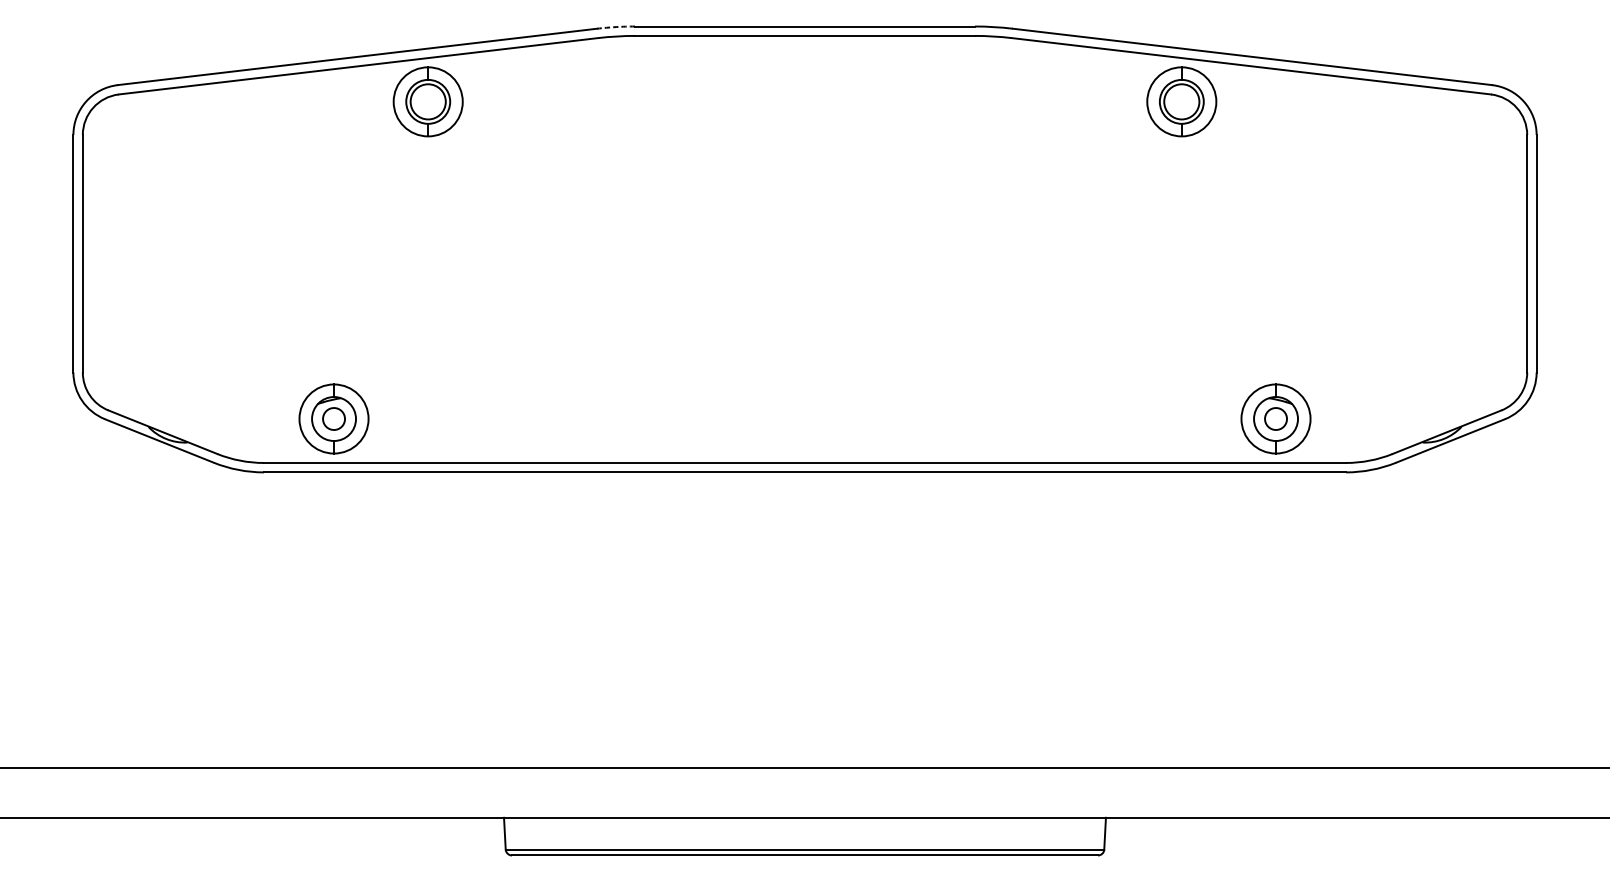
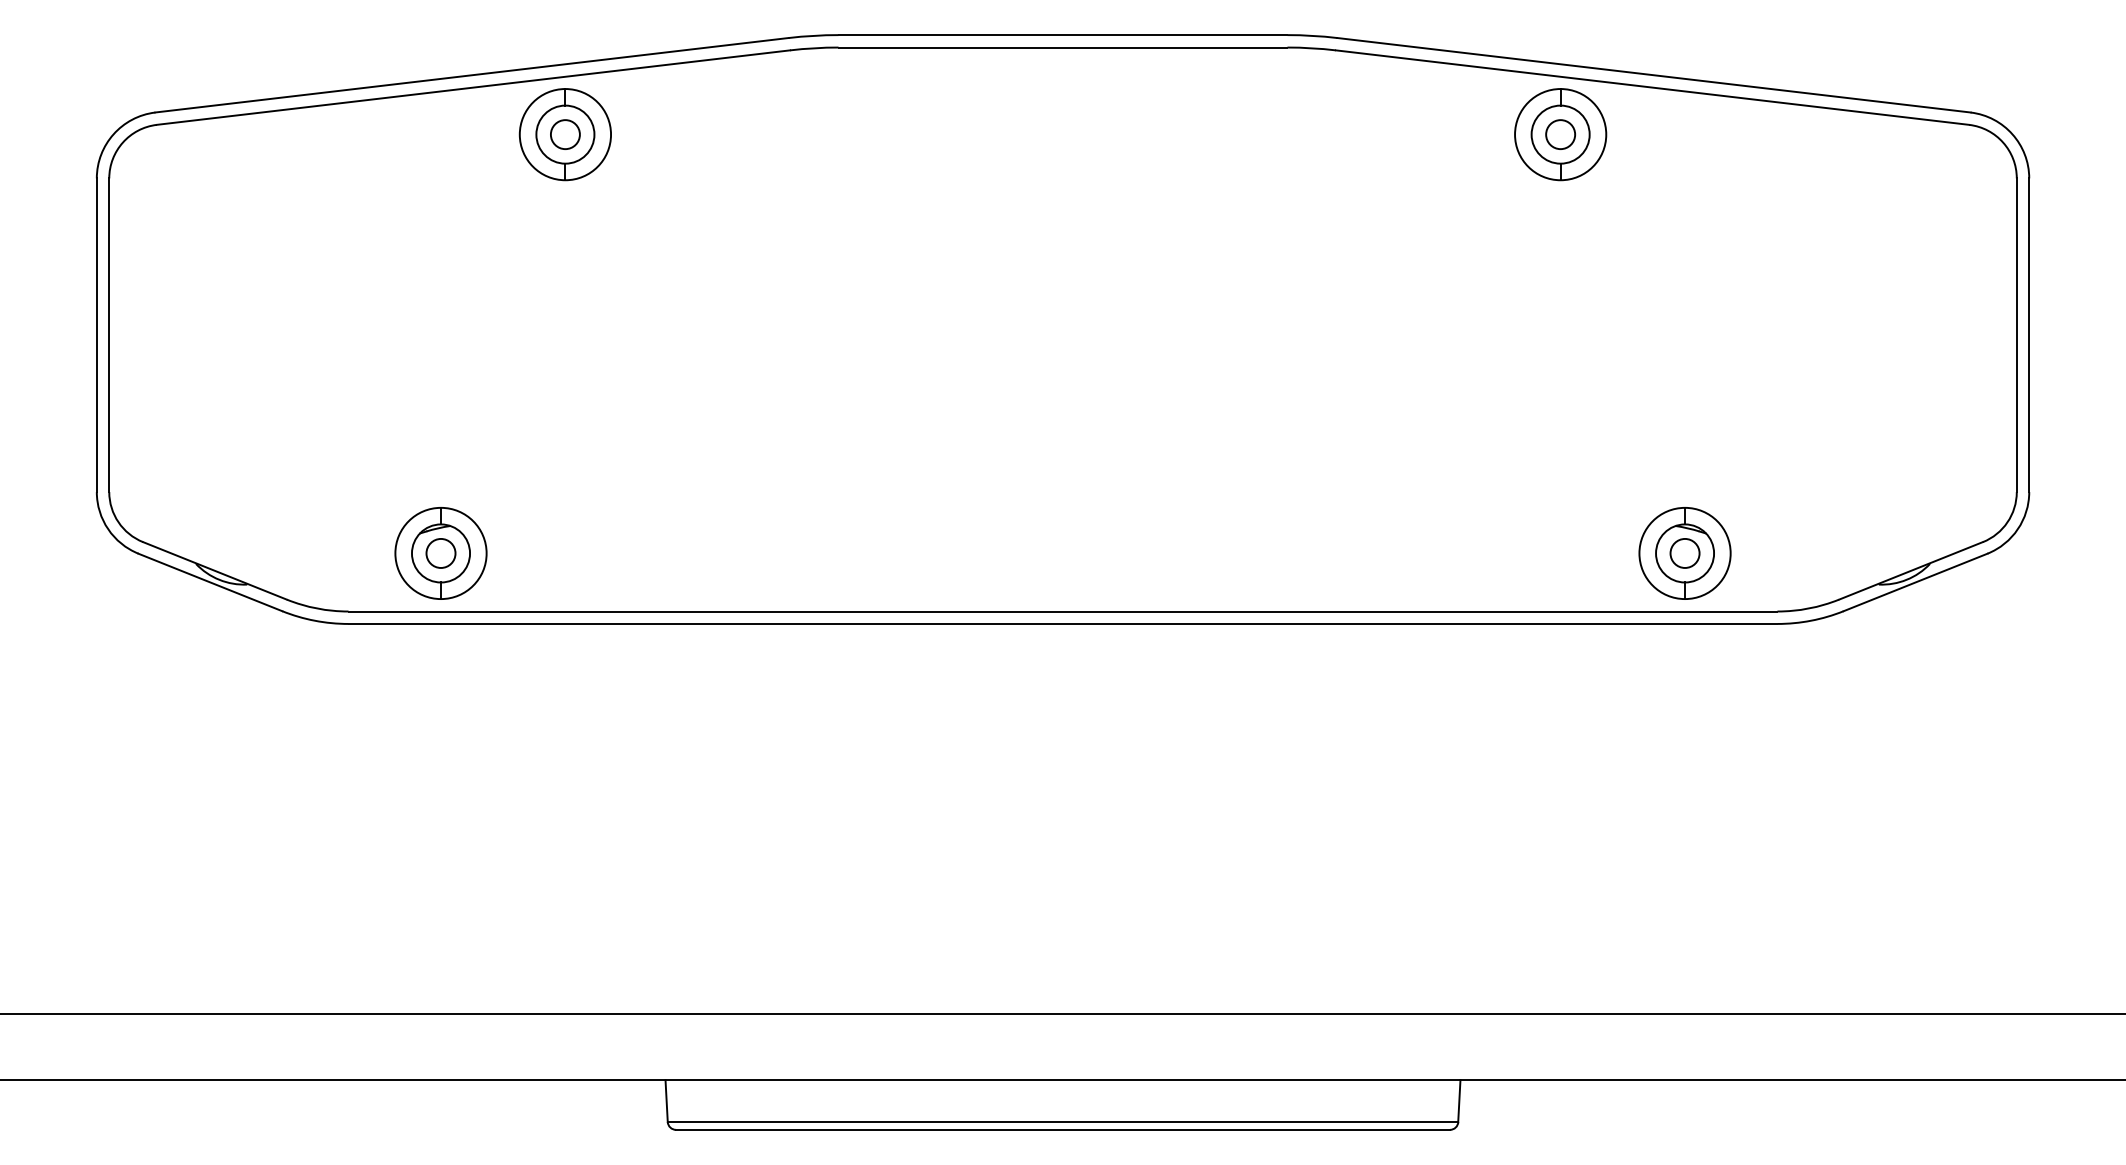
arc: (616, 26) -> (813, 35), dashed -> solid
circle: (427, 101) -> (564, 134), size x0.62
circle: (1181, 101) -> (1560, 134), size x0.62

